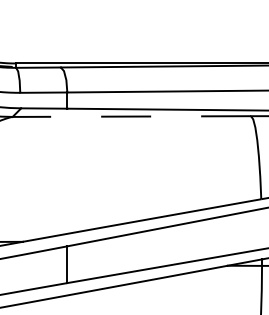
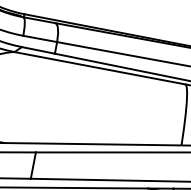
line: (131, 116) -> (99, 68), dashed -> solid

